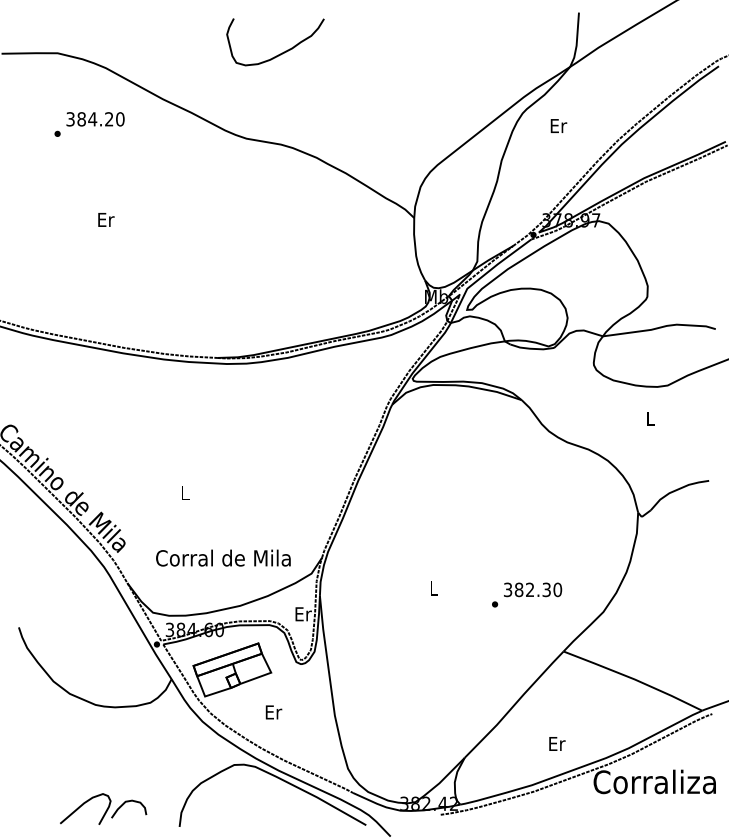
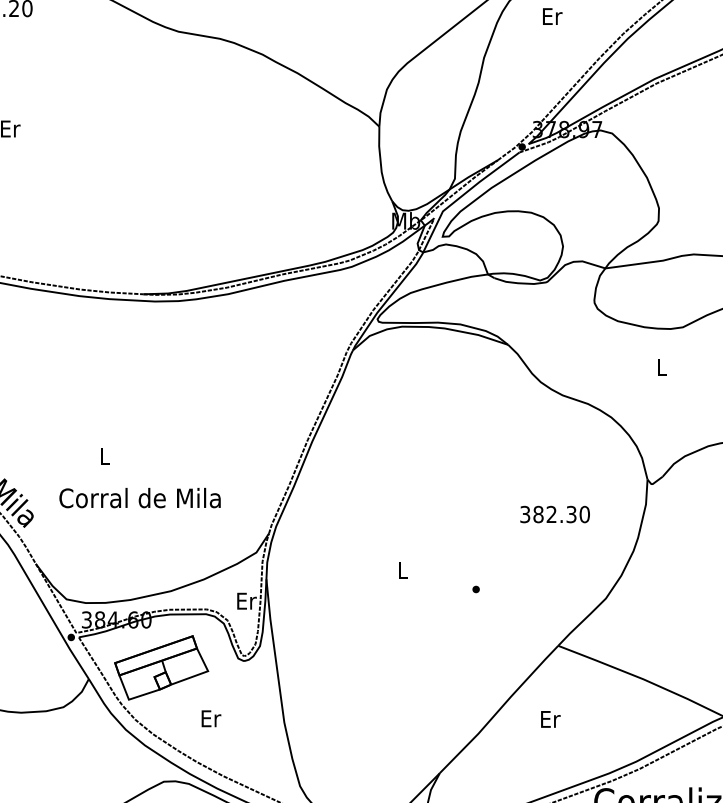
text: (223, 557) -> (140, 497), moved
text: (533, 589) -> (555, 514), moved
text: (557, 743) -> (550, 718), moved

